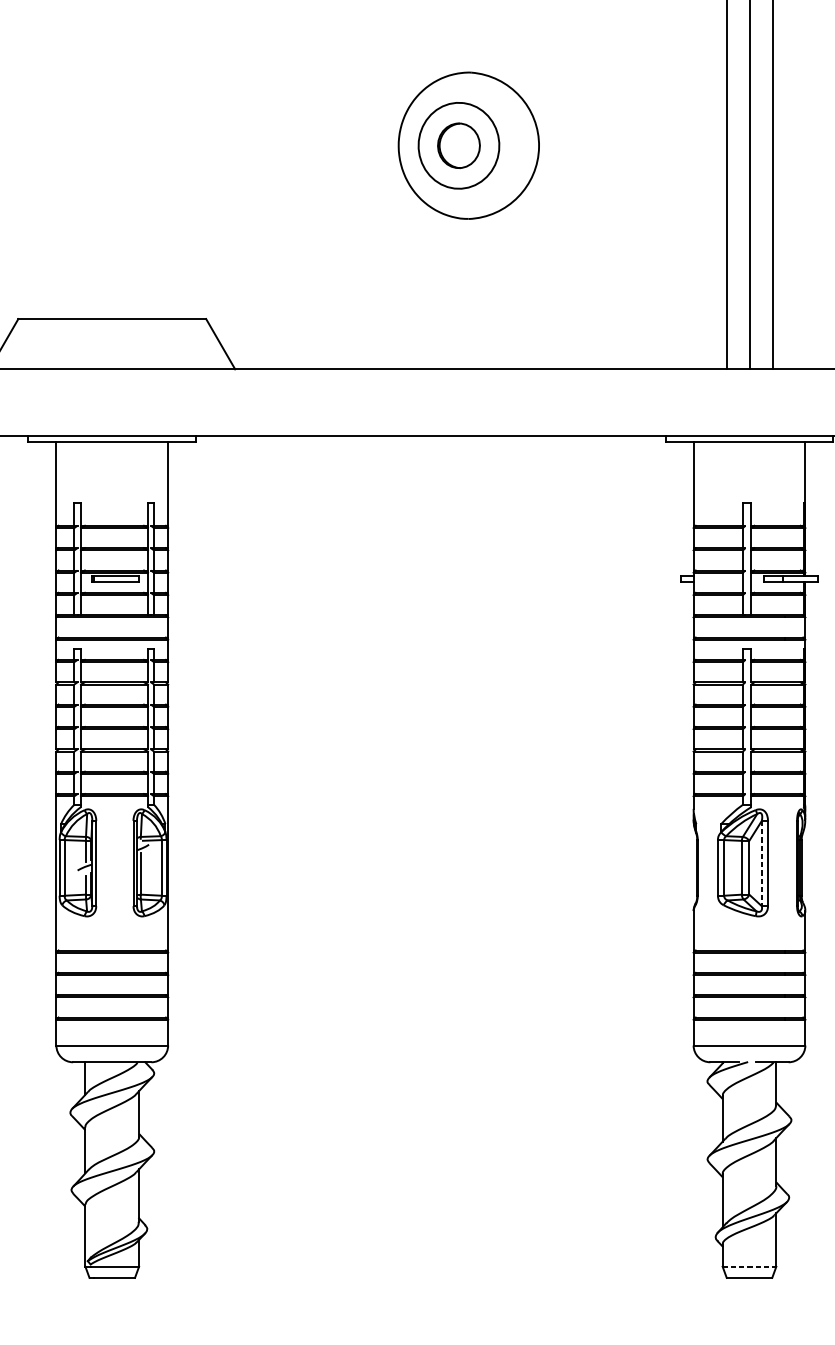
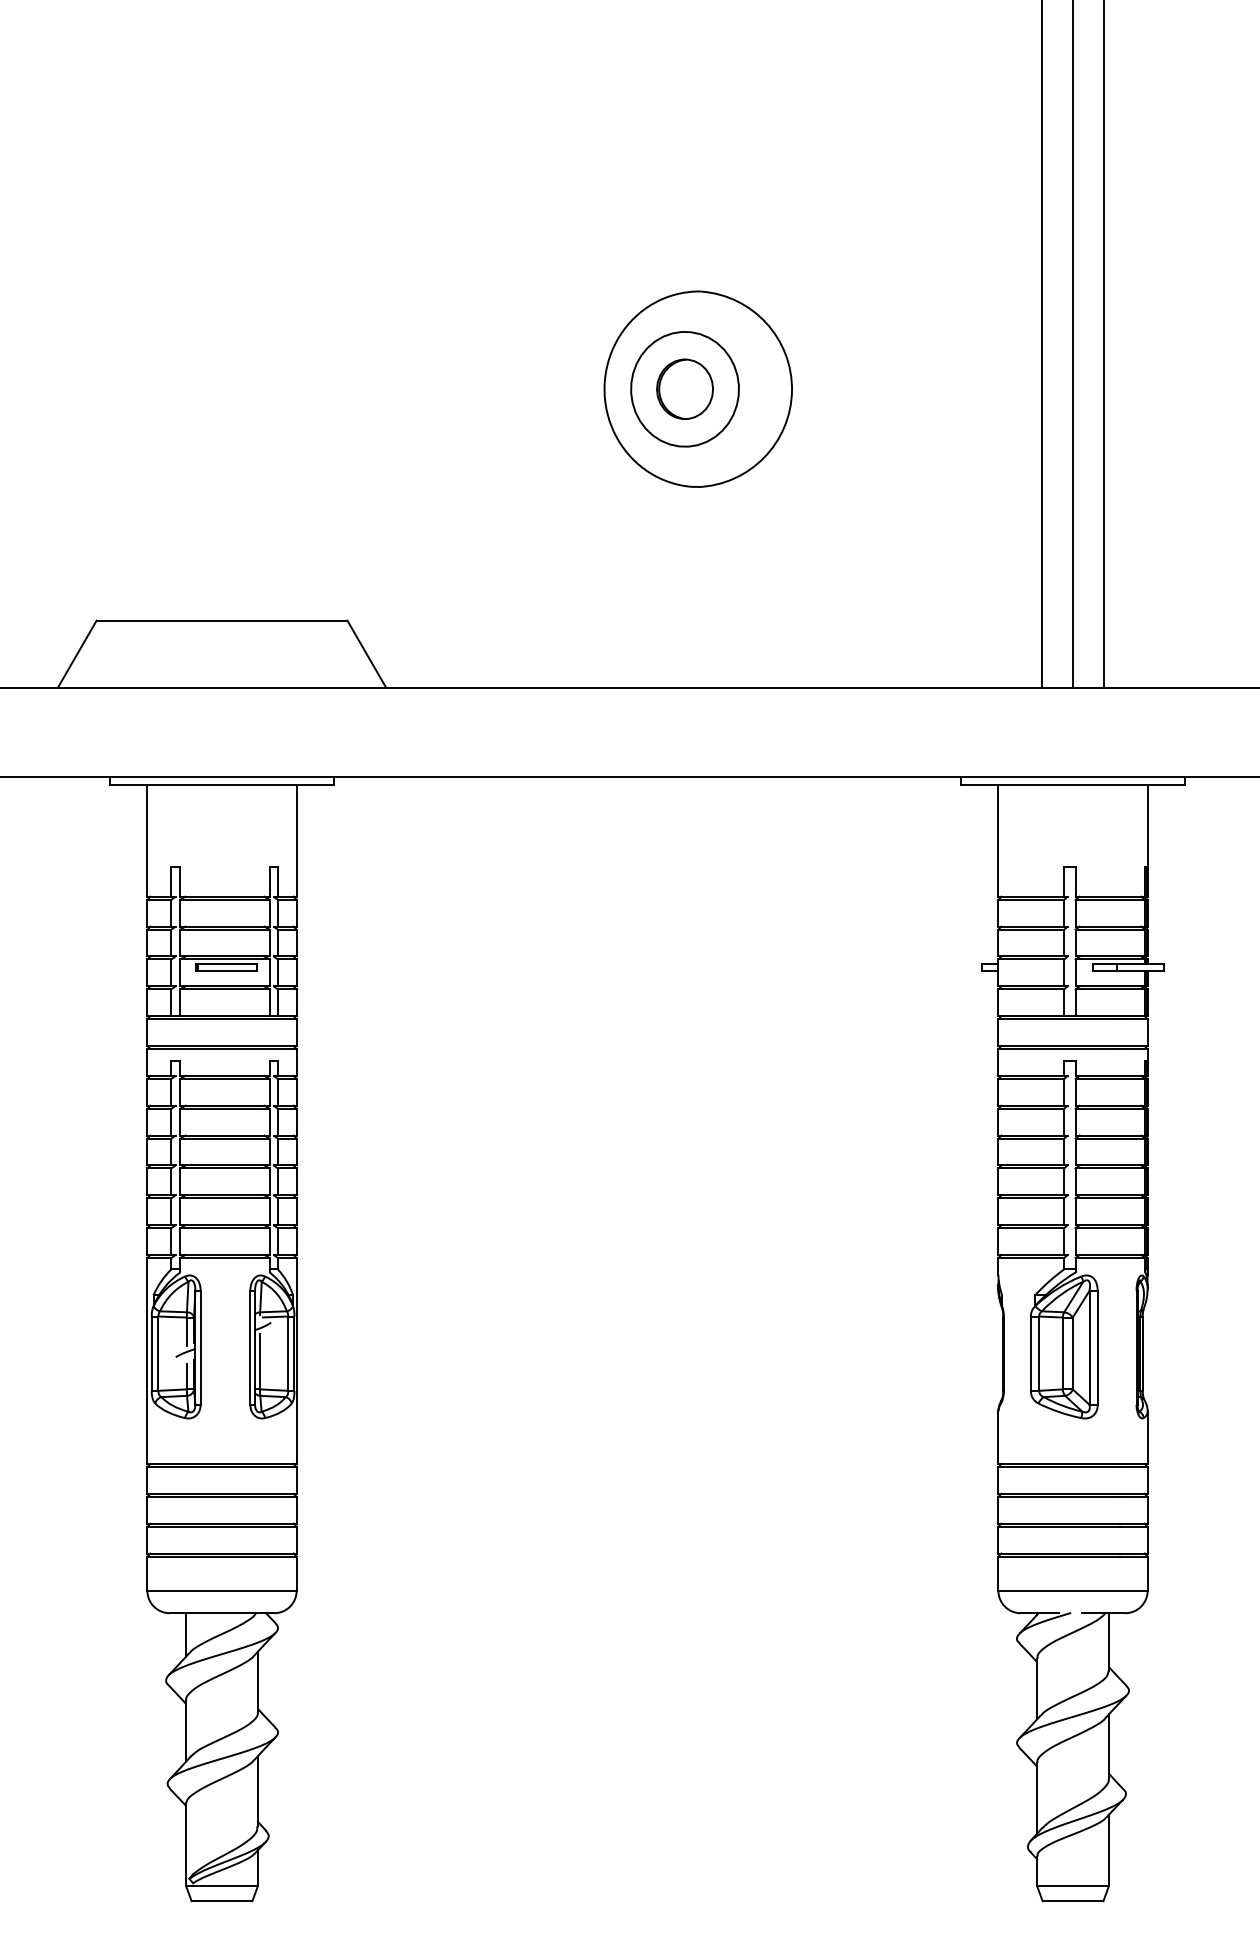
line: (761, 863) -> (1089, 1347), dashed -> solid
line: (749, 1266) -> (1073, 1886), dashed -> solid

